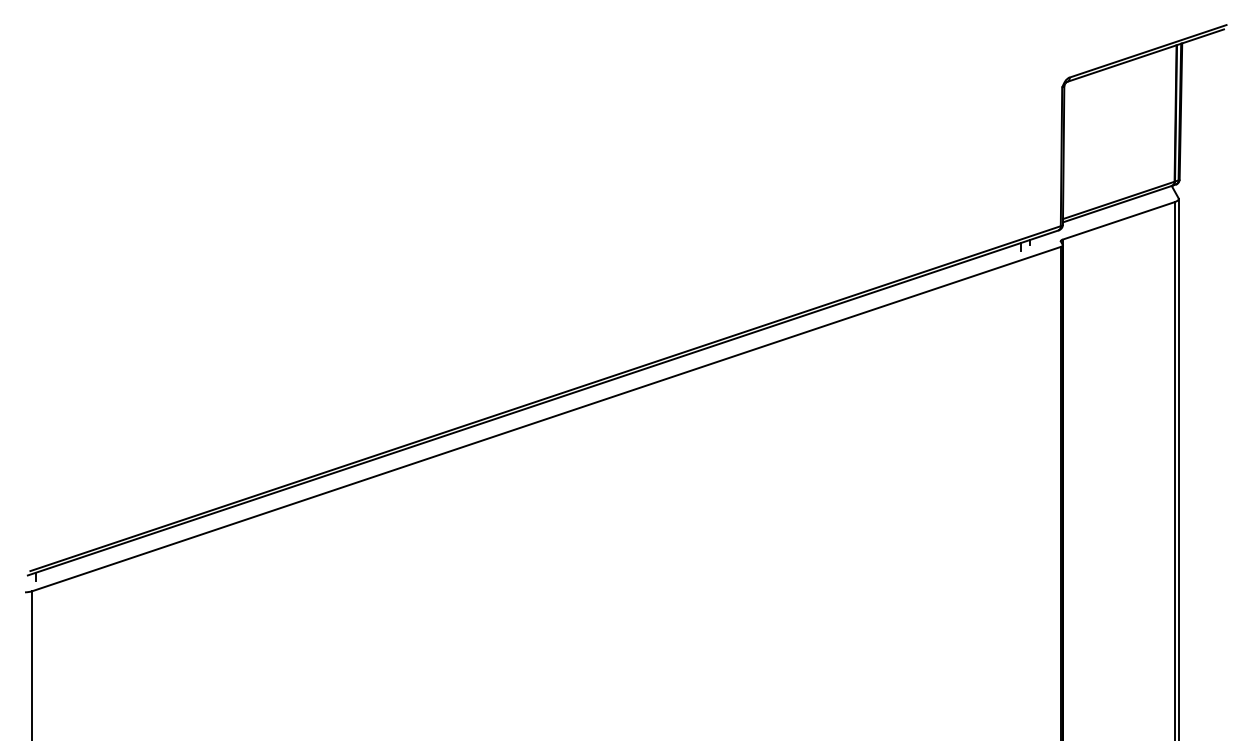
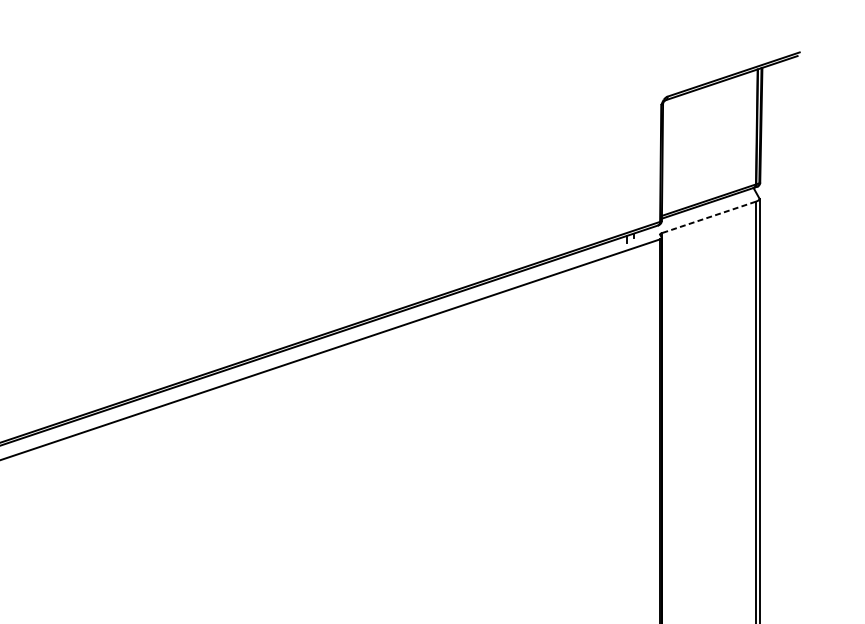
line: (1118, 220) -> (708, 217), solid -> dashed

